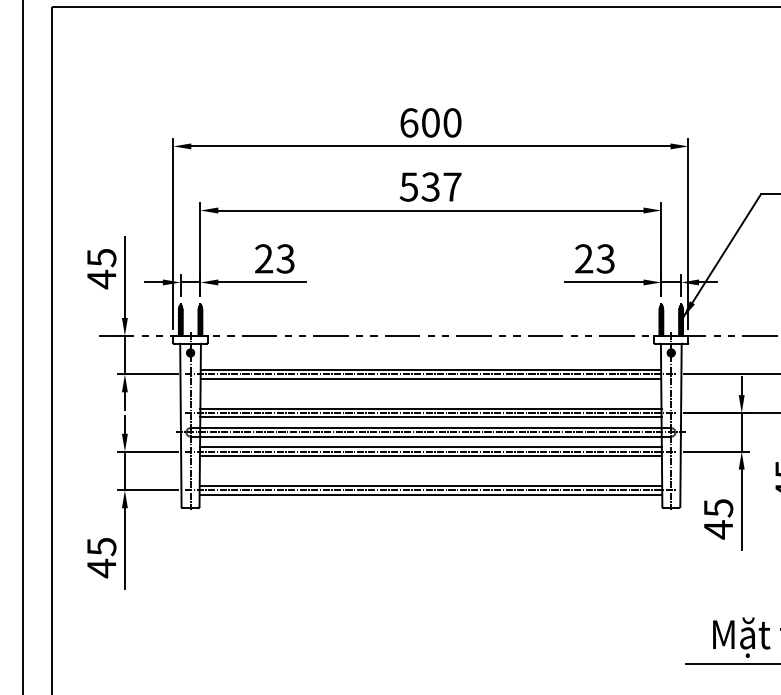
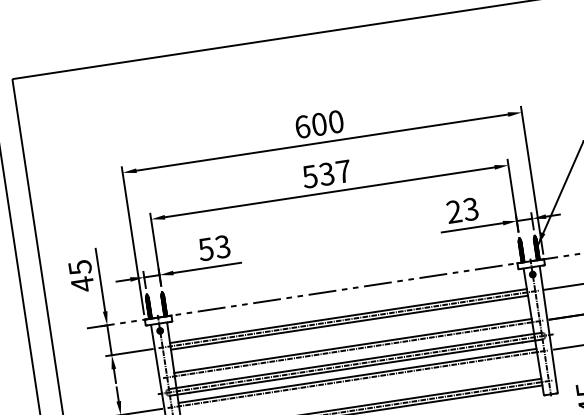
text: (263, 258) -> (205, 249), 23 -> 53
line: (430, 417) -> (353, 352), removed
line: (430, 455) -> (358, 382), removed

